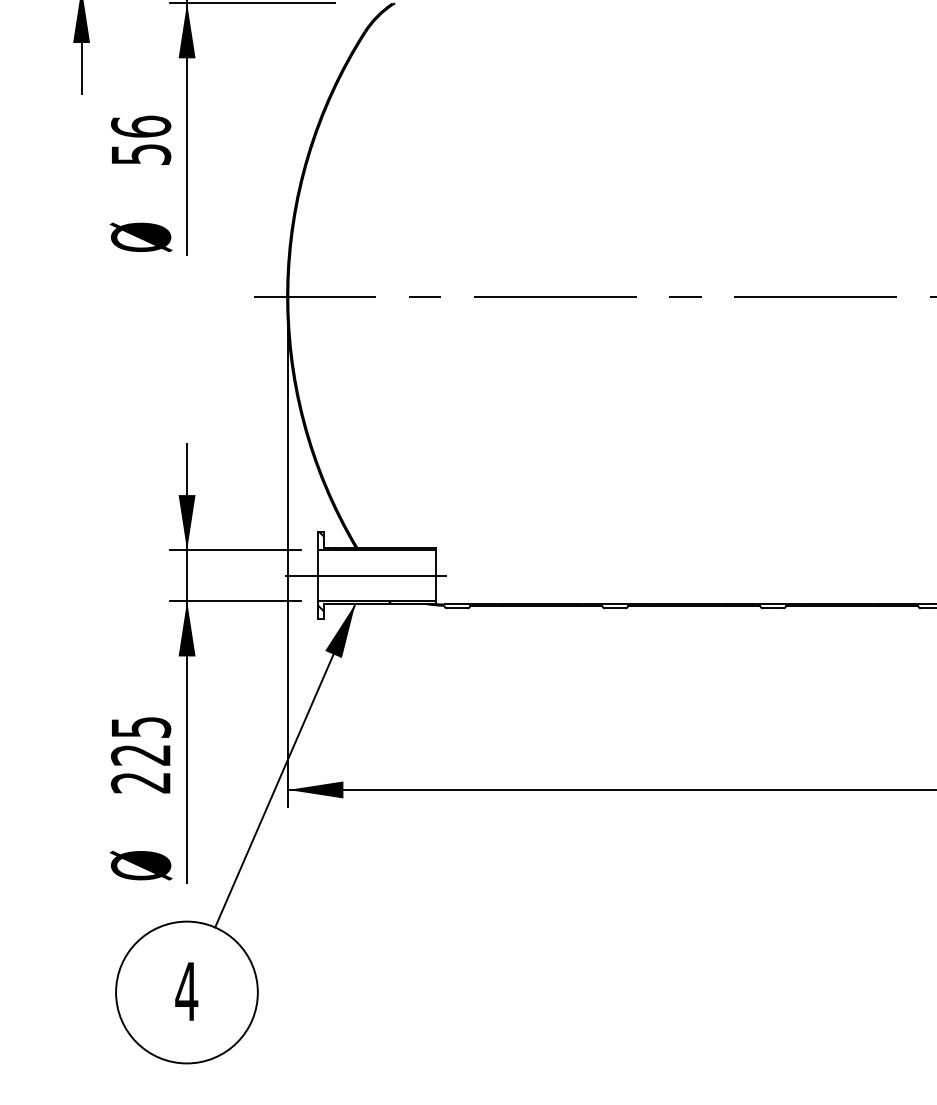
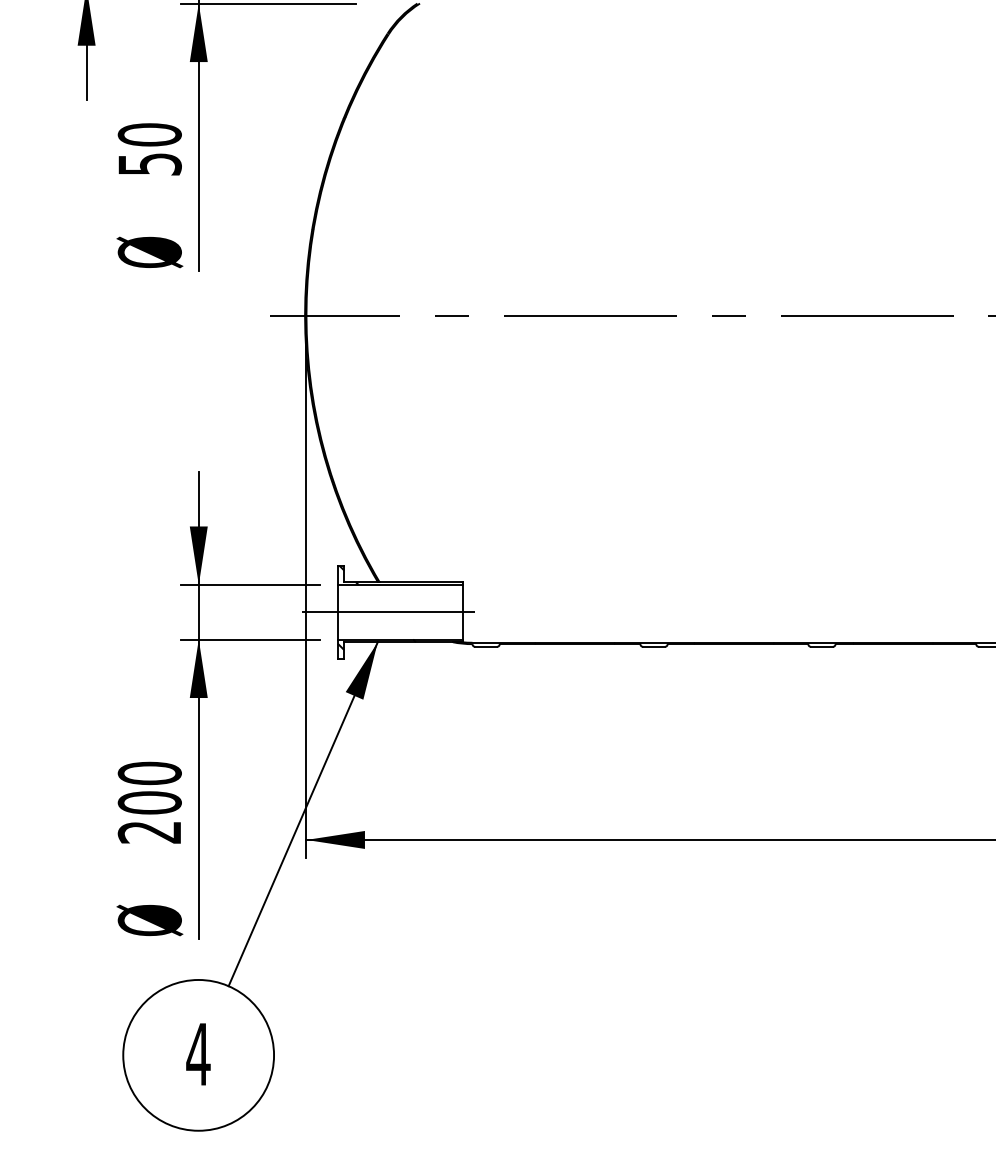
text: (140, 126) -> (149, 134), 56 -> 50
text: (140, 740) -> (149, 787), 225 -> 200

